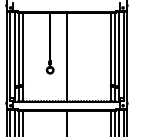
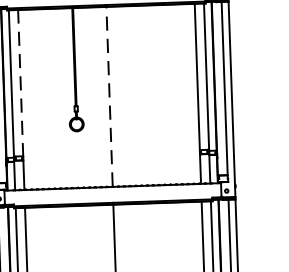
line: (23, 48) -> (21, 82), solid -> dashed
line: (66, 56) -> (108, 95), solid -> dashed

